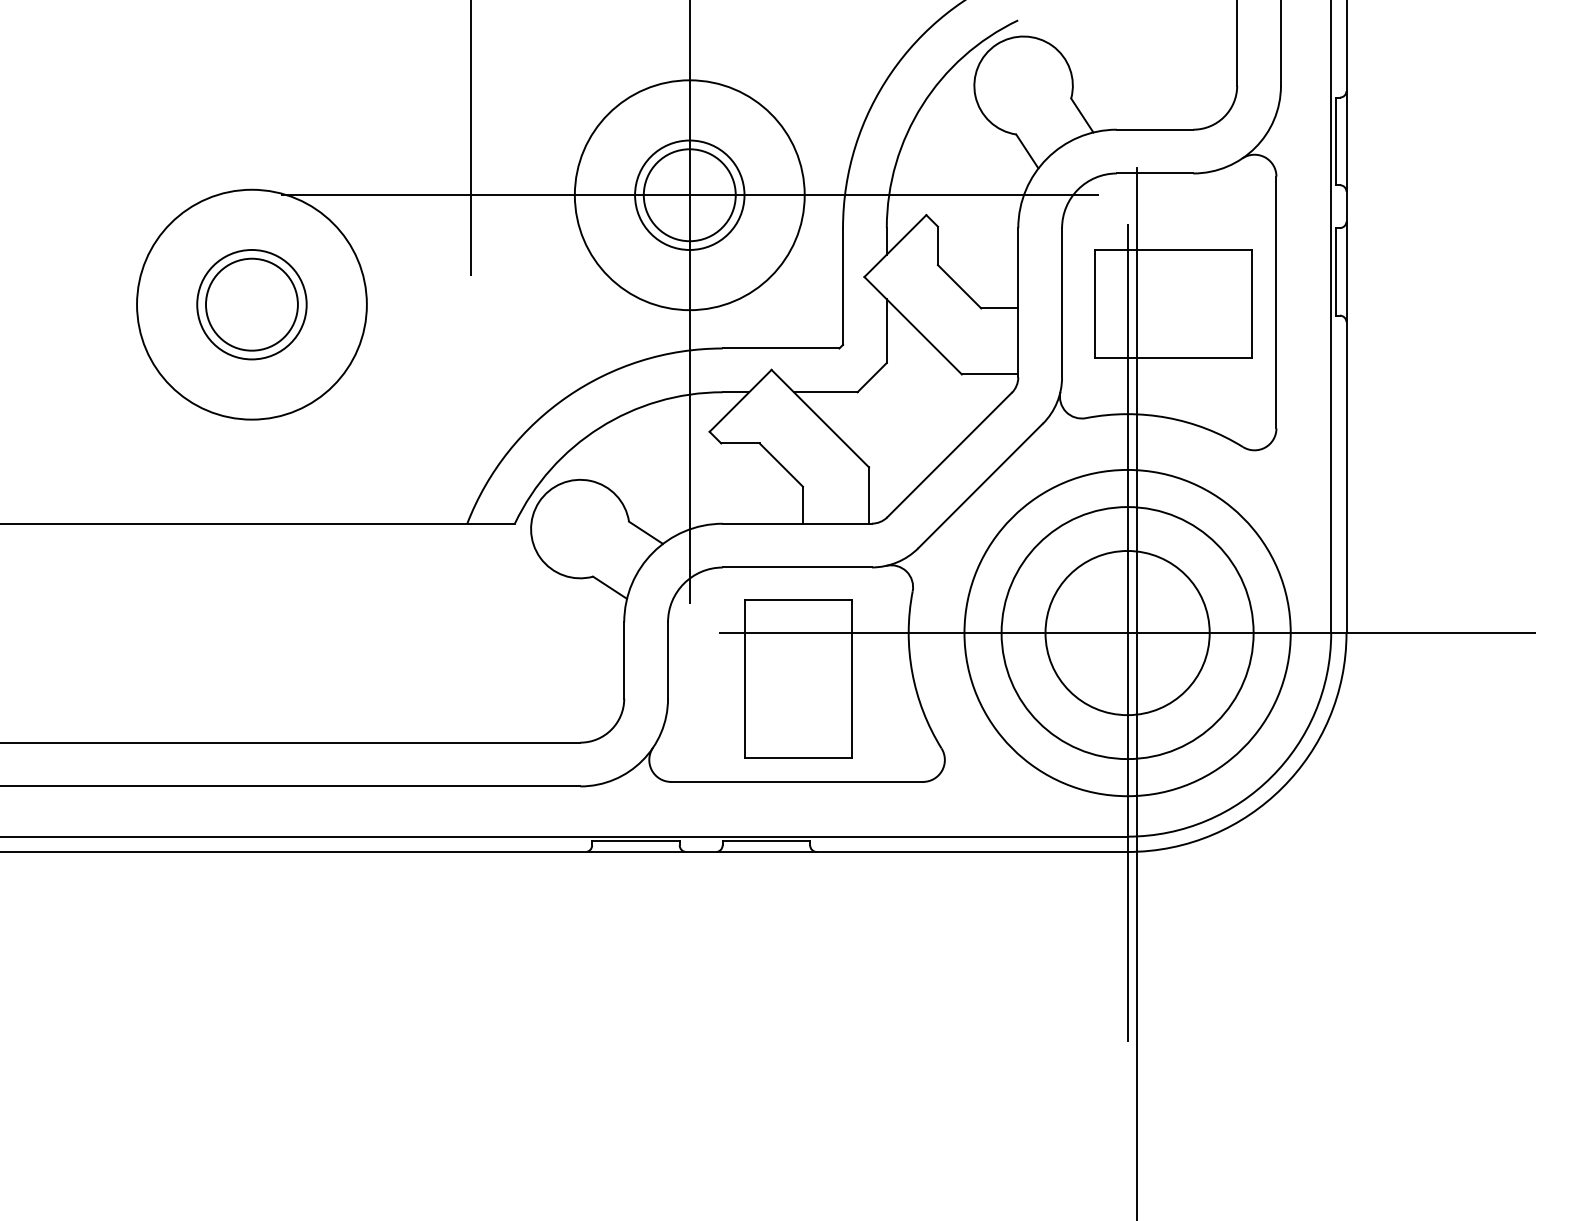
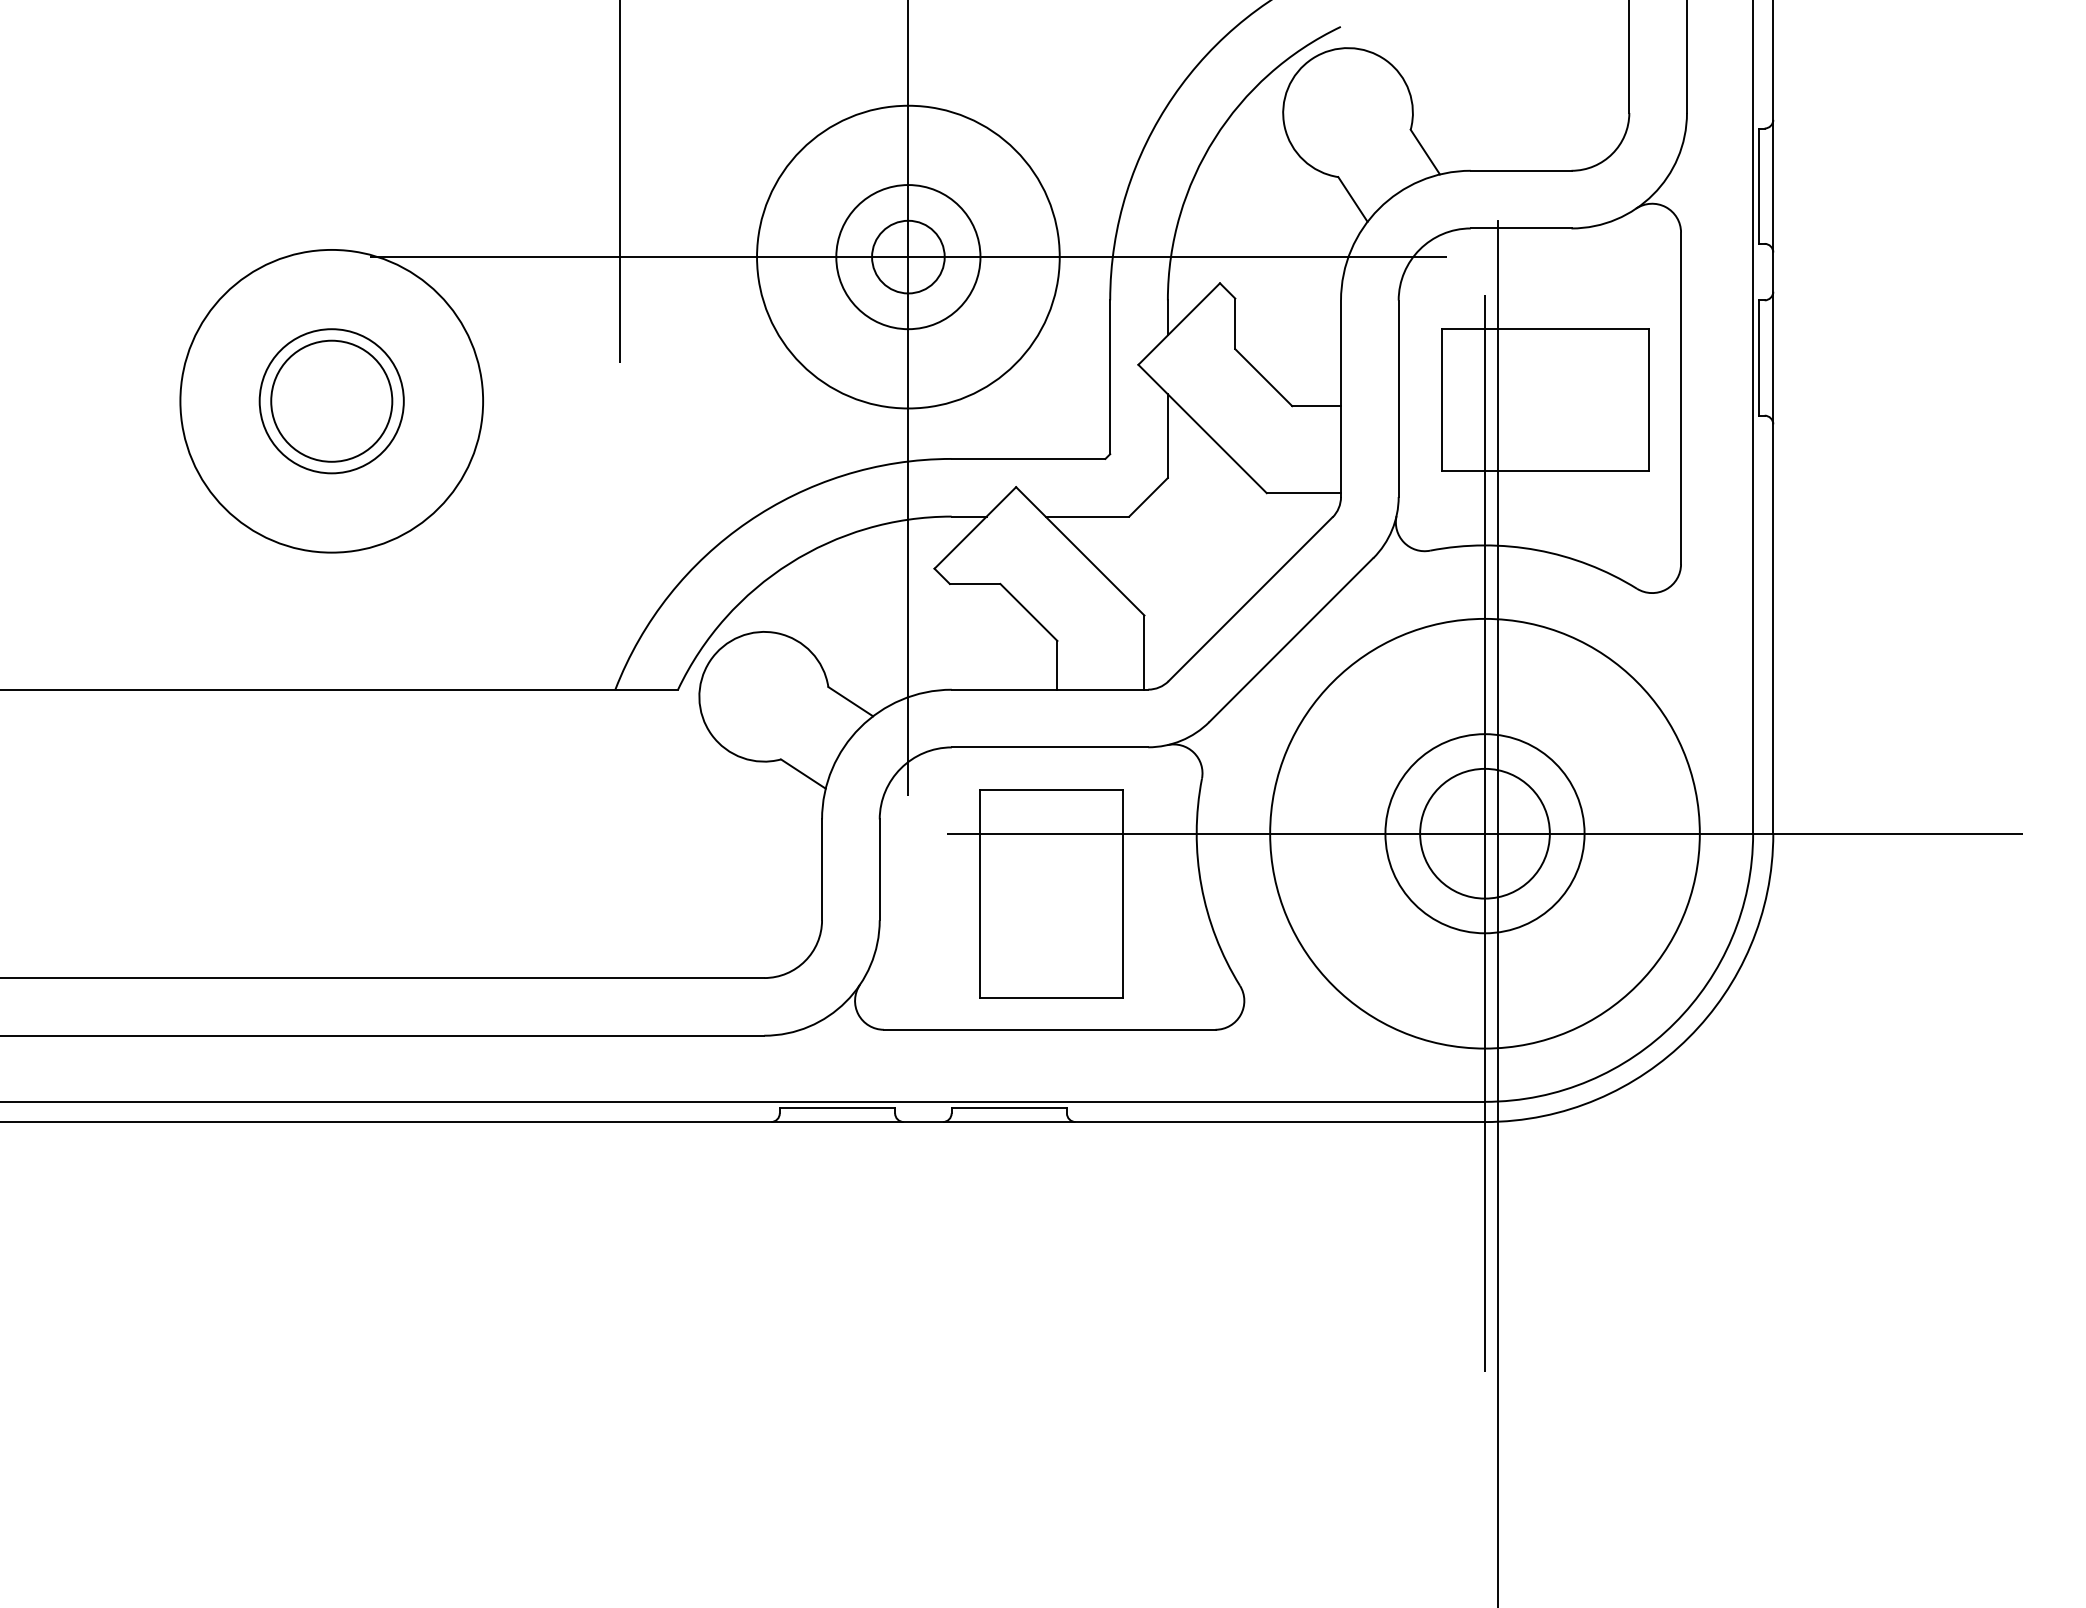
circle: (689, 194) -> (907, 256), size x0.6
circle: (1127, 632) -> (1484, 833), size x0.6
circle: (1127, 632) -> (1484, 833), size x0.6

